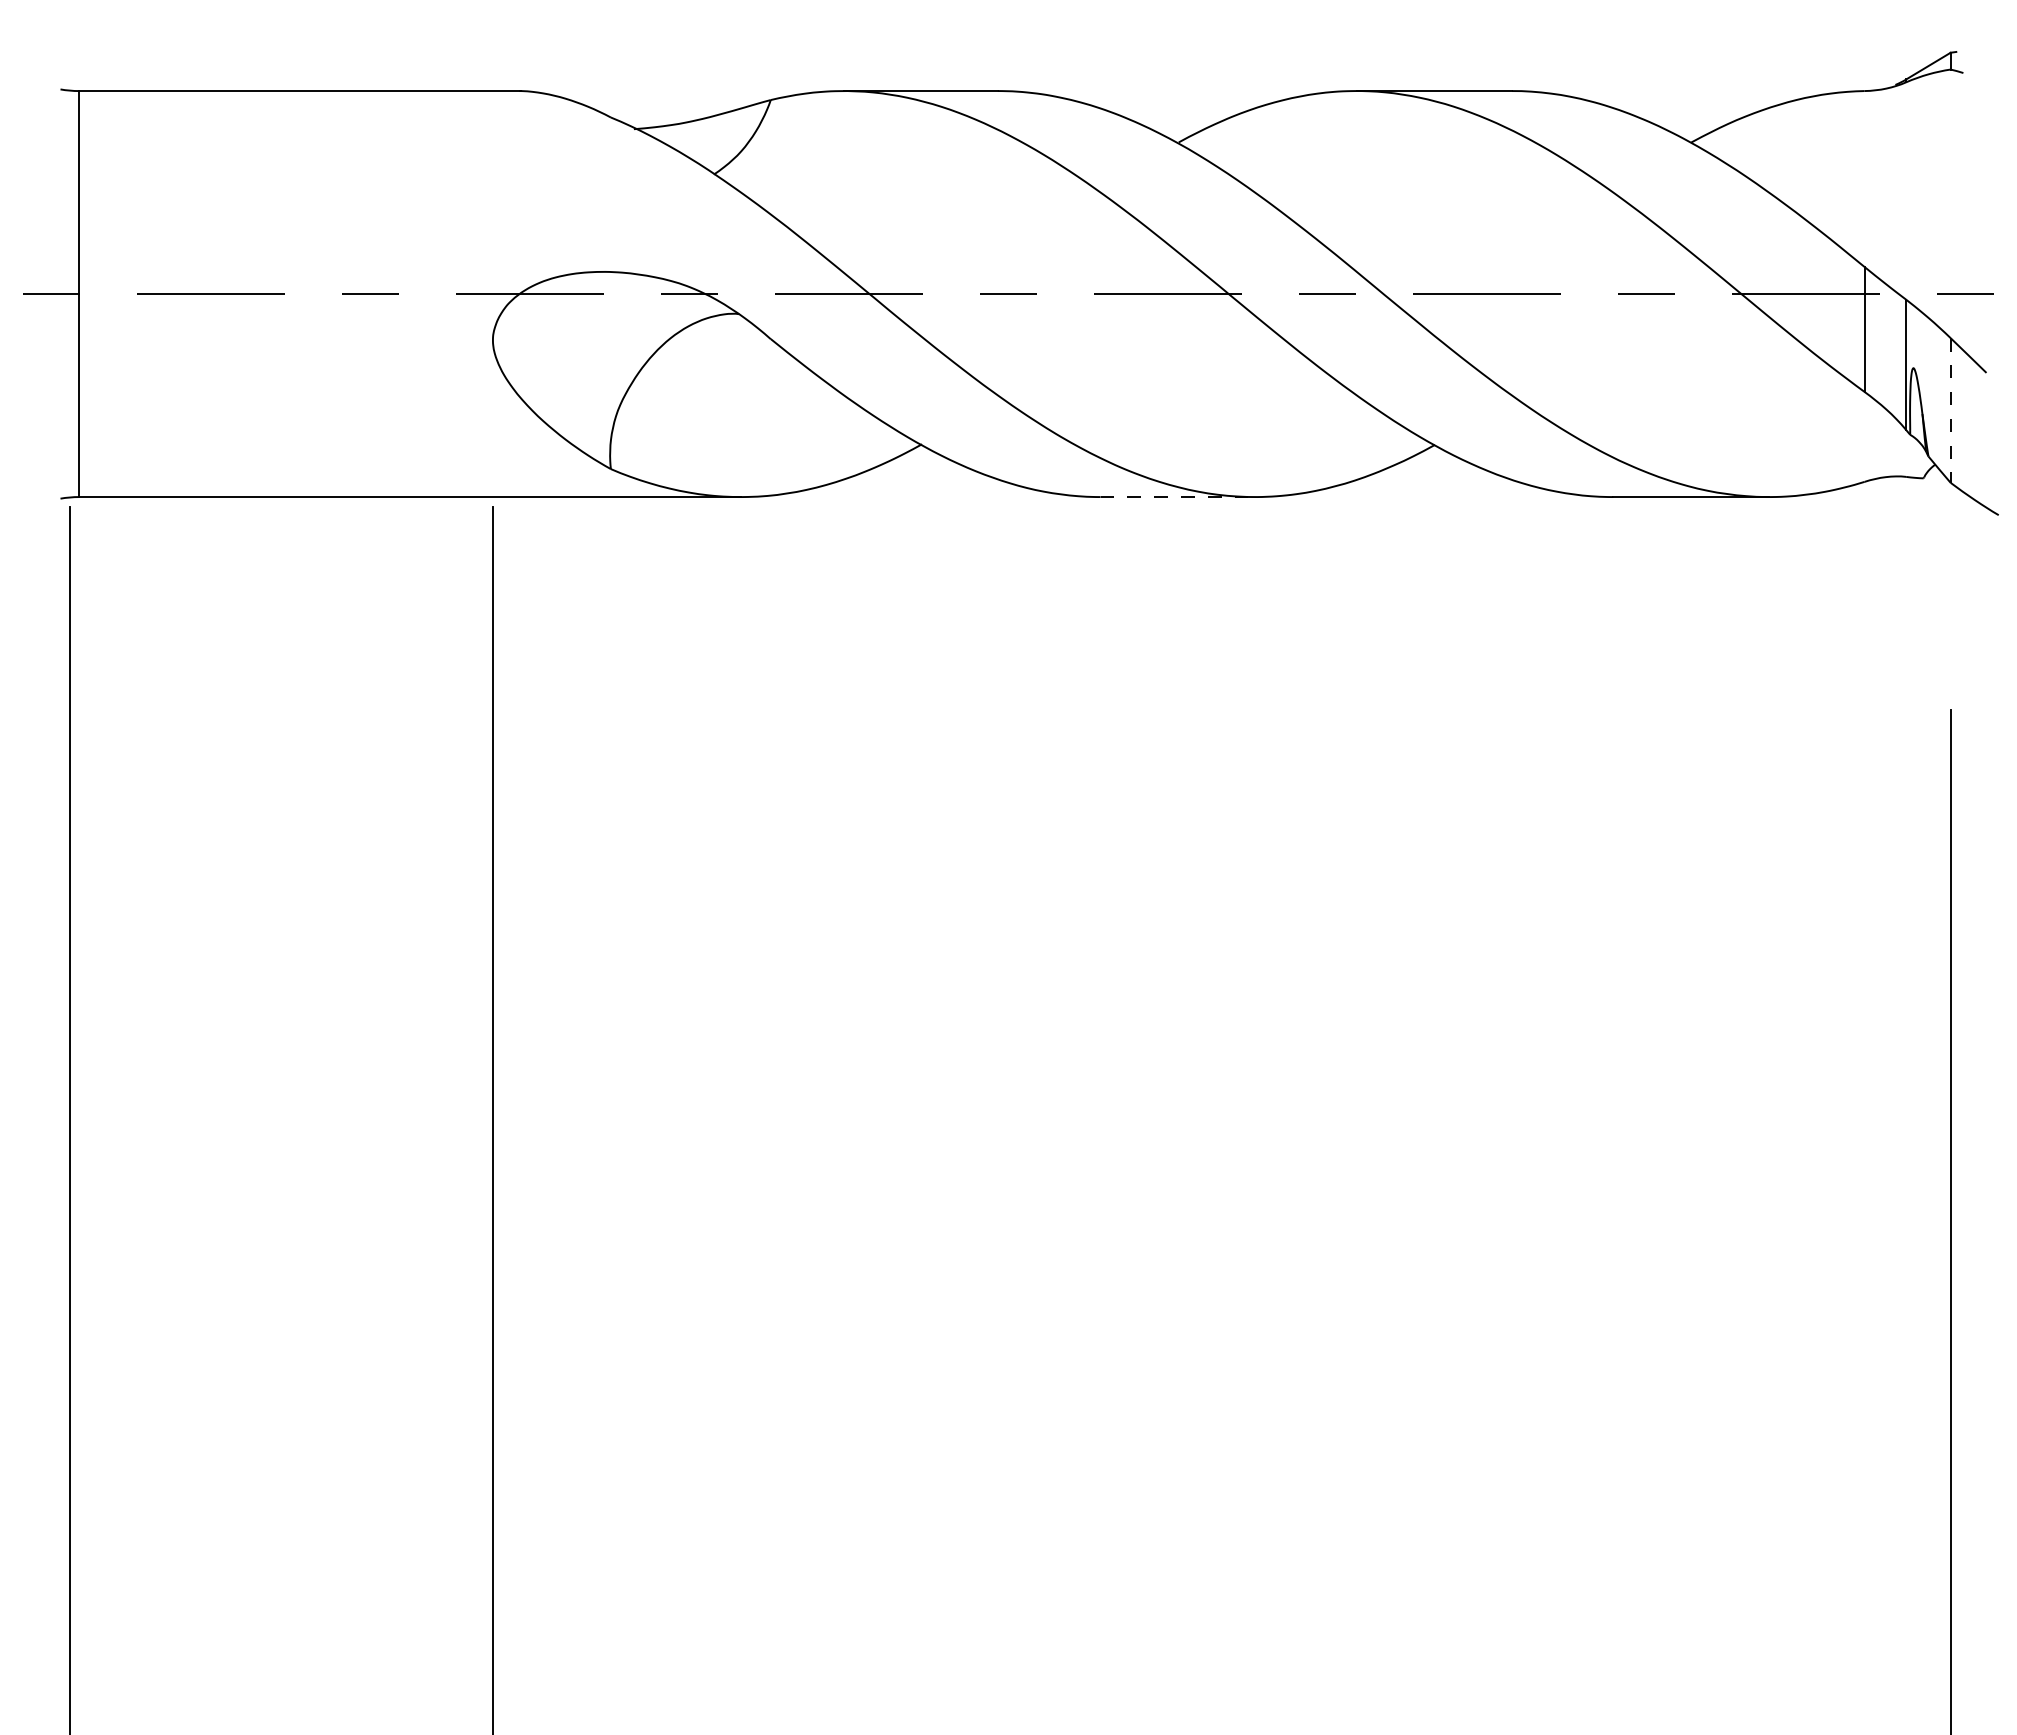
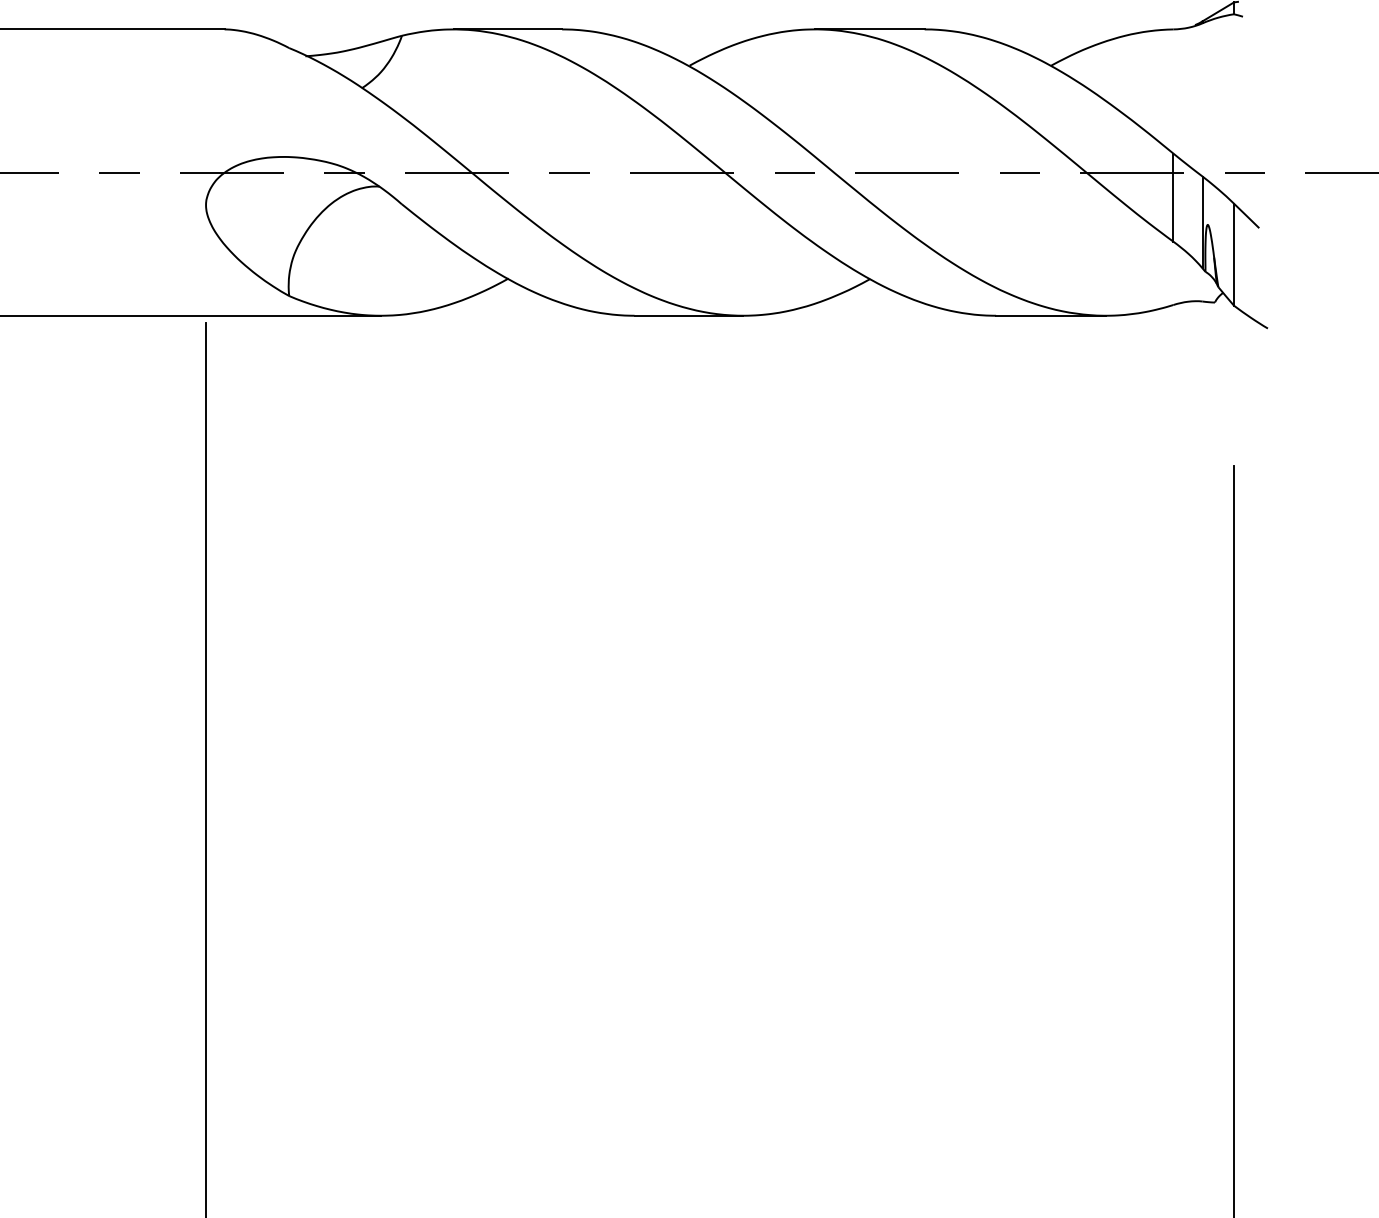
line: (1950, 410) -> (1233, 254), dashed -> solid
line: (1178, 497) -> (689, 316), dashed -> solid

